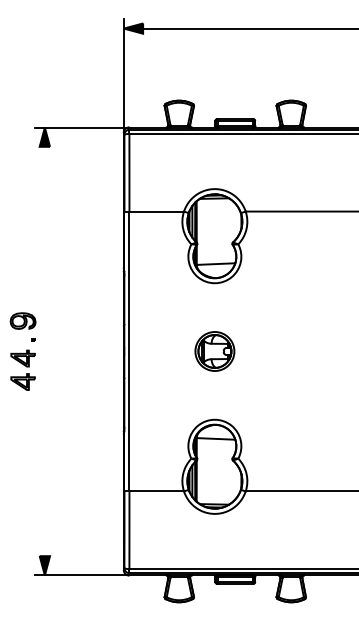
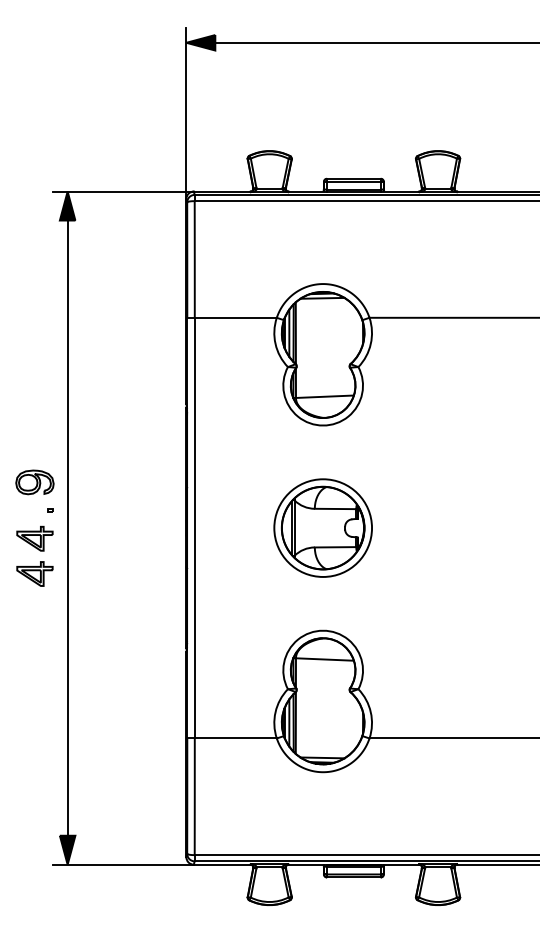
line: (44, 351) -> (67, 528), added
part: (214, 351) -> (322, 528), size x1.67

